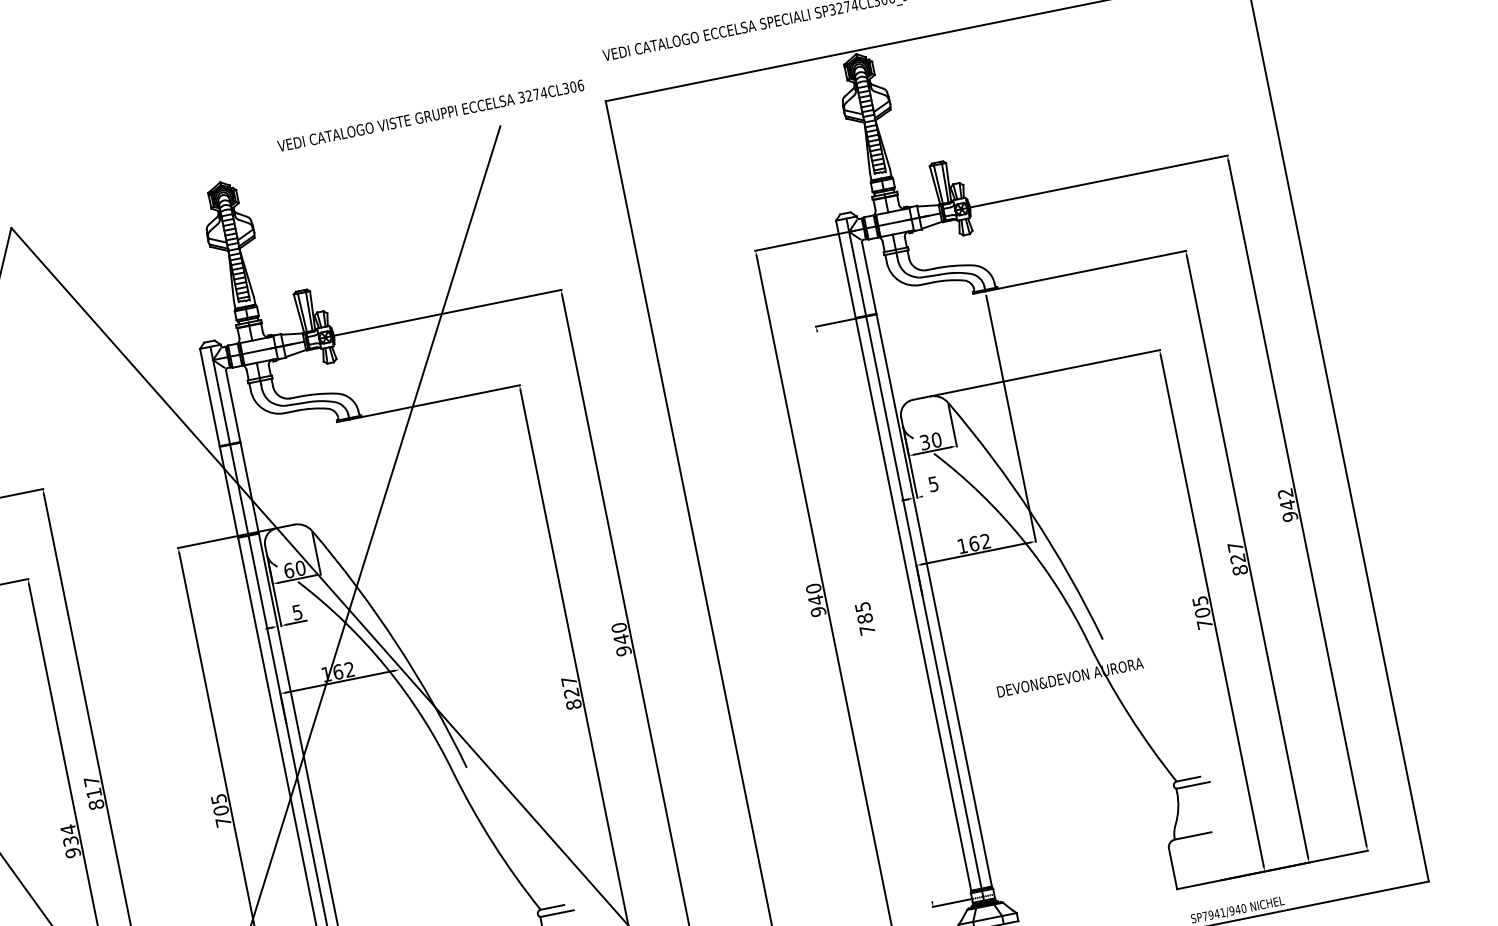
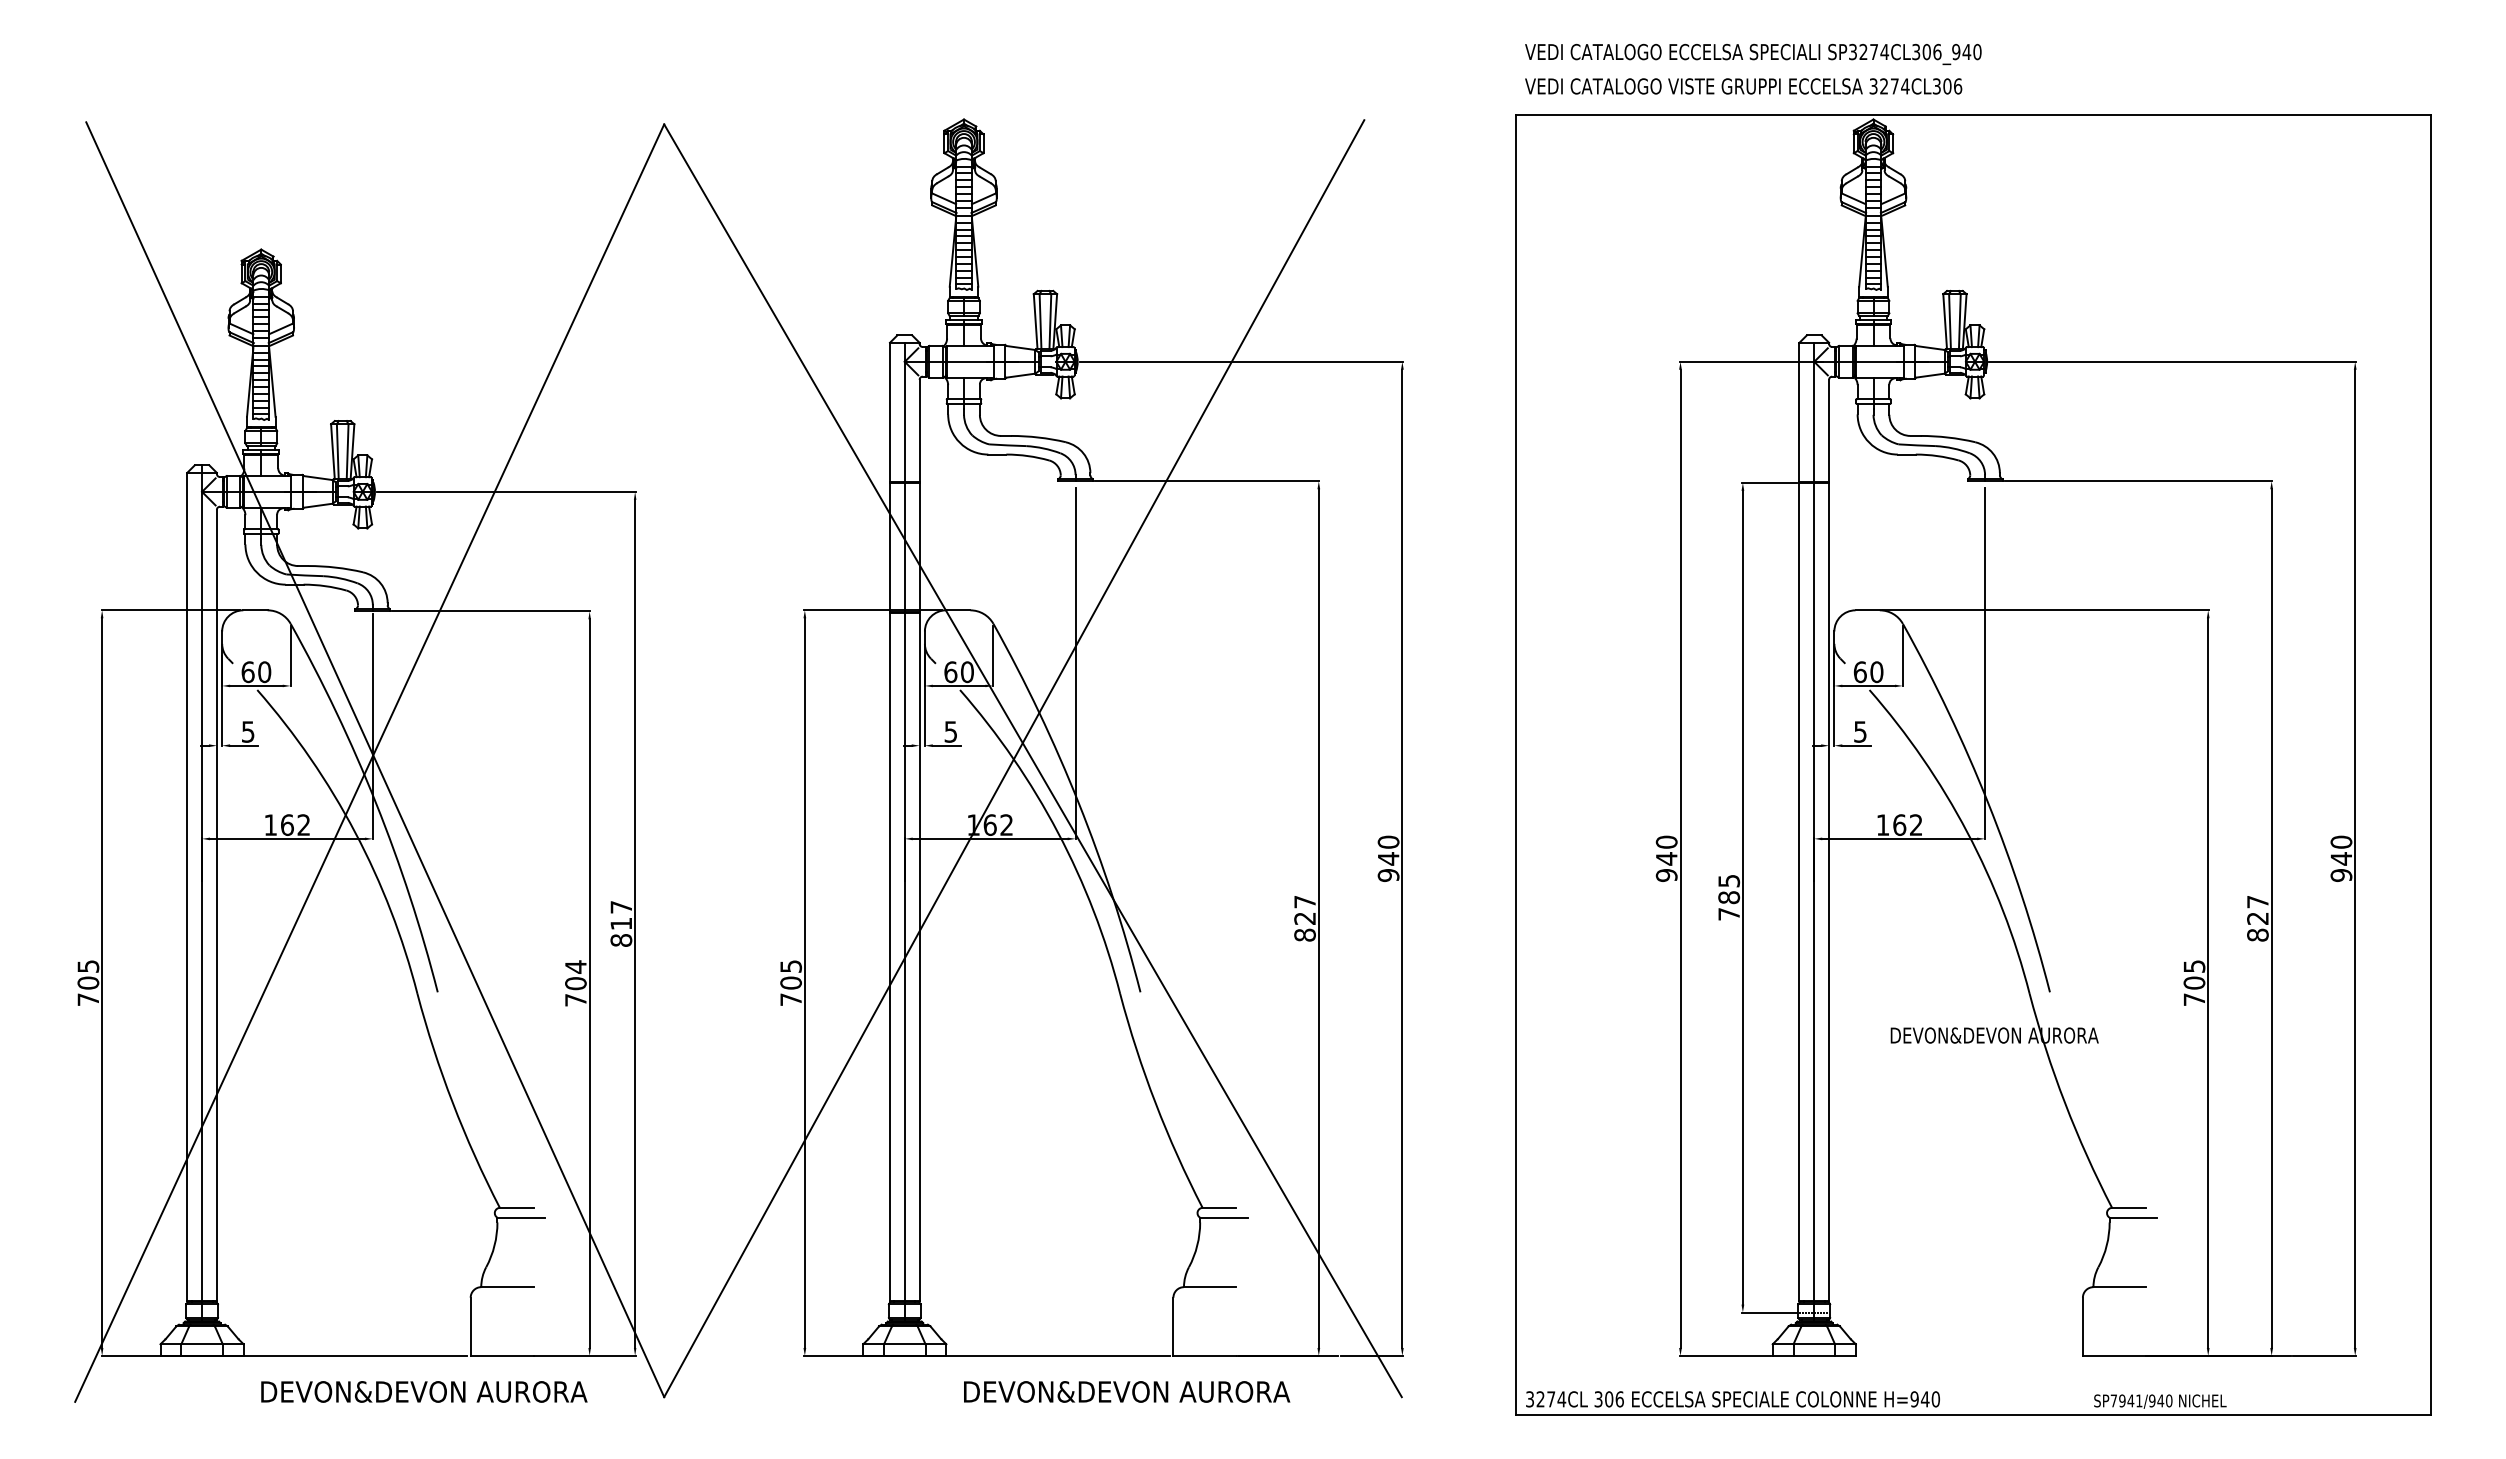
text: (430, 115) -> (1743, 86), moved
text: (924, 442) -> (1859, 672), 30 -> 60
text: (1285, 492) -> (2341, 841), 942 -> 940
line: (932, 494) -> (1856, 745), added
line: (375, 547) -> (1075, 663), added
line: (874, 616) -> (1742, 897), added
text: (71, 846) -> (575, 991), 934 -> 704

